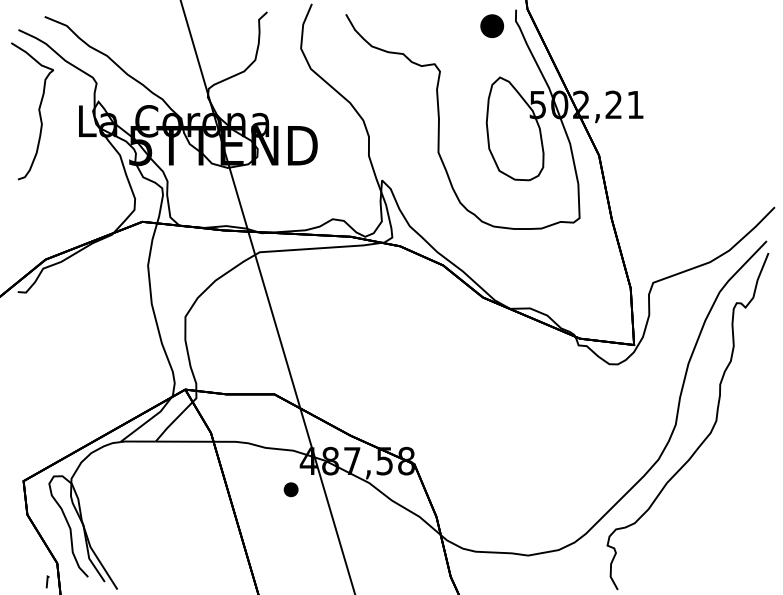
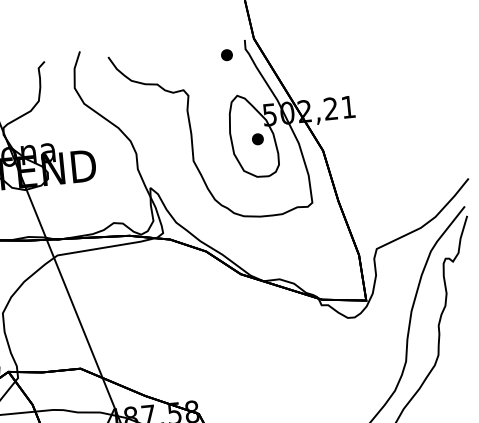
part: (492, 26) -> (227, 55), size x0.62
part: (520, 133) -> (258, 139), added

